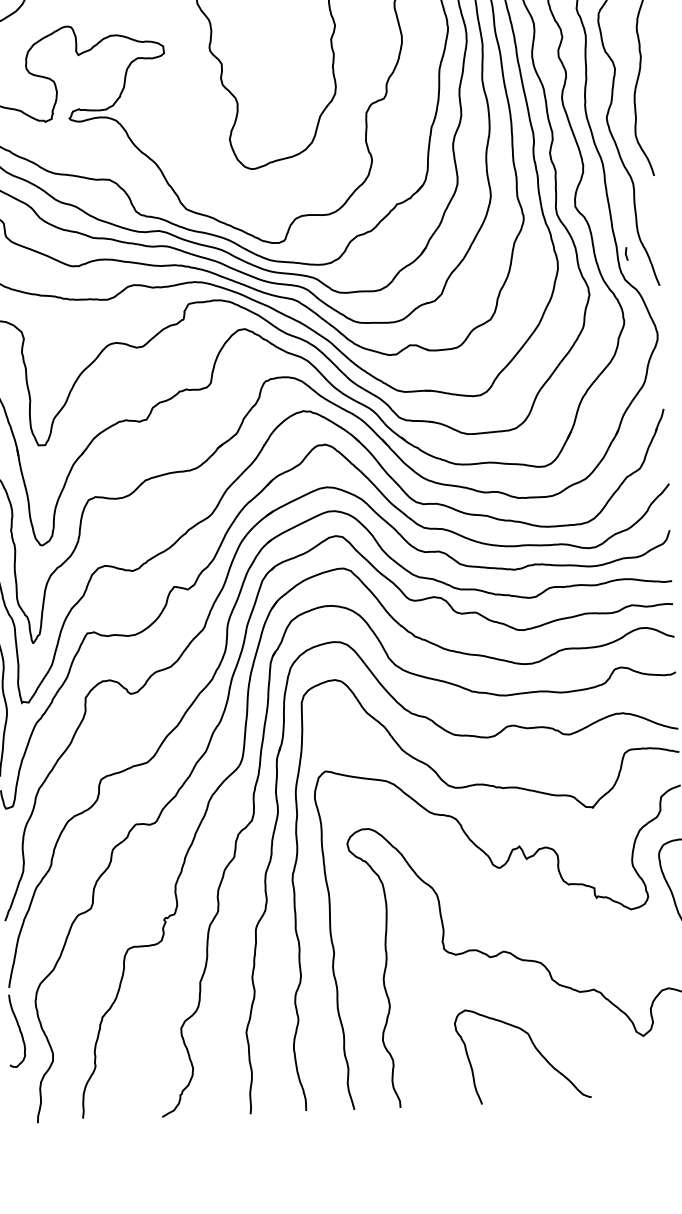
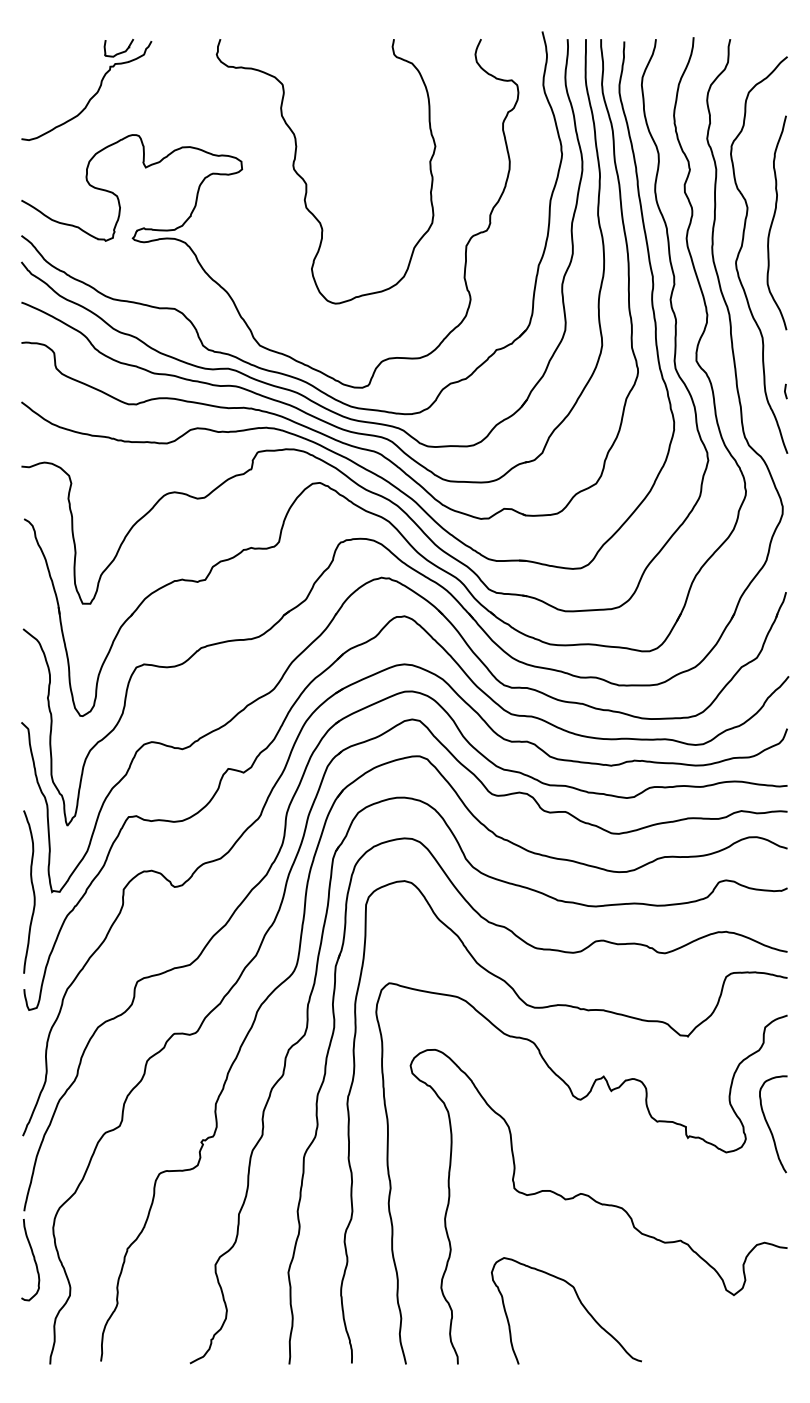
line: (626, 253) -> (785, 391), moved
curve: (532, 1045) -> (578, 1300), moved

